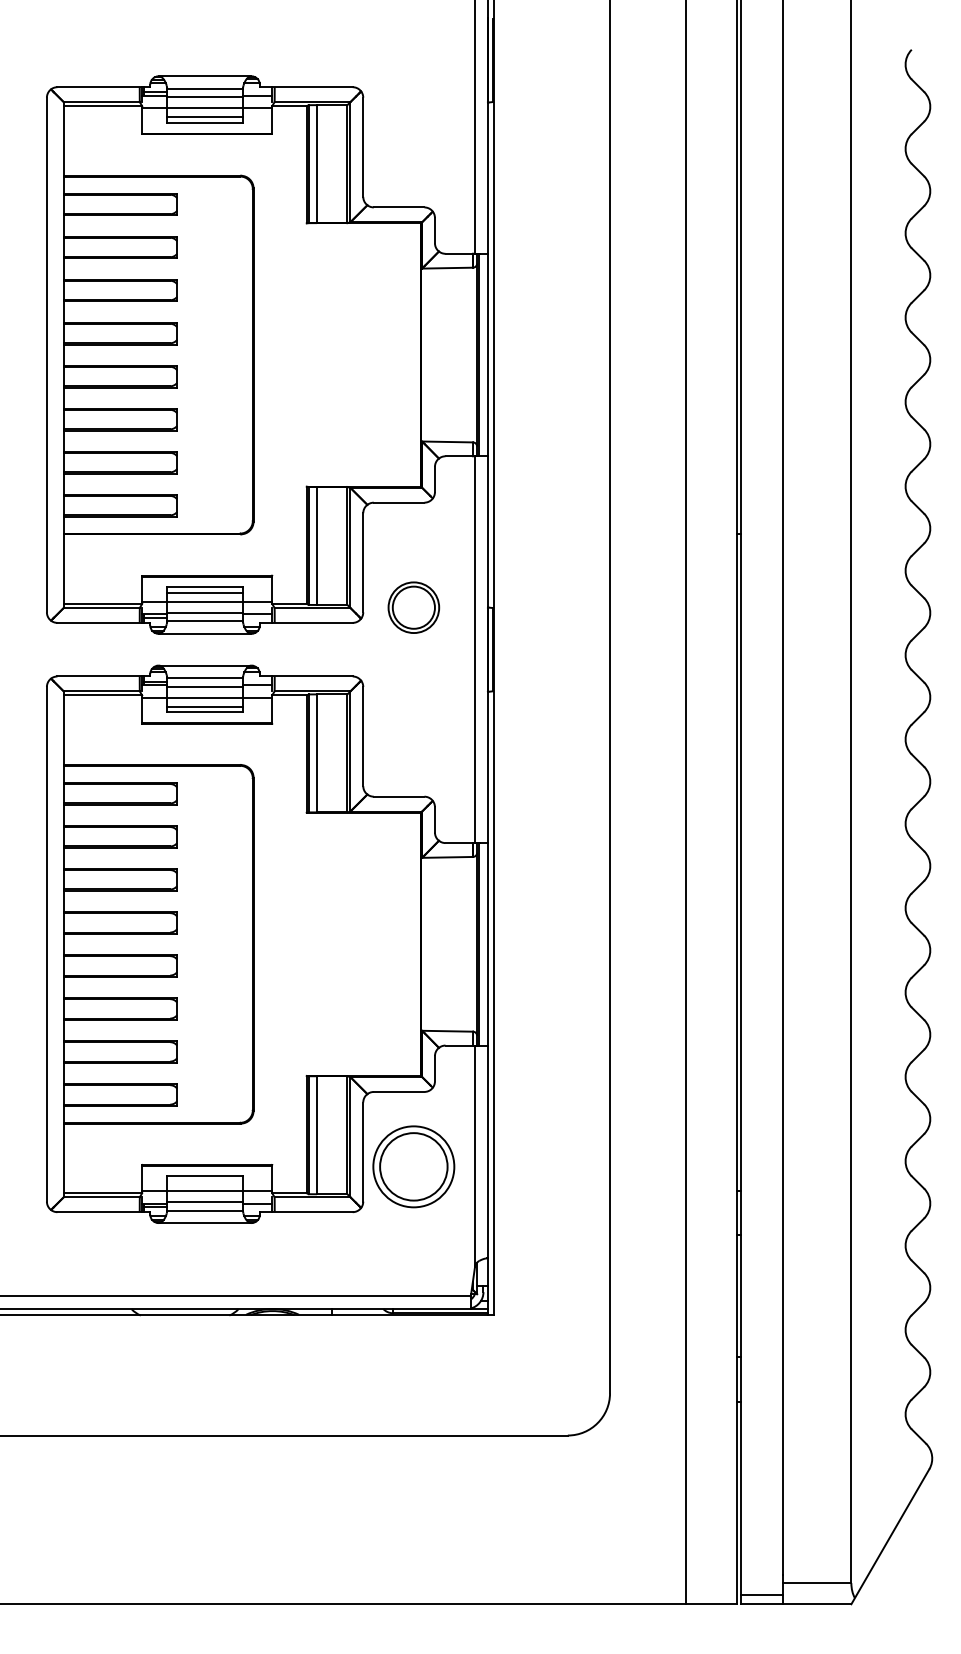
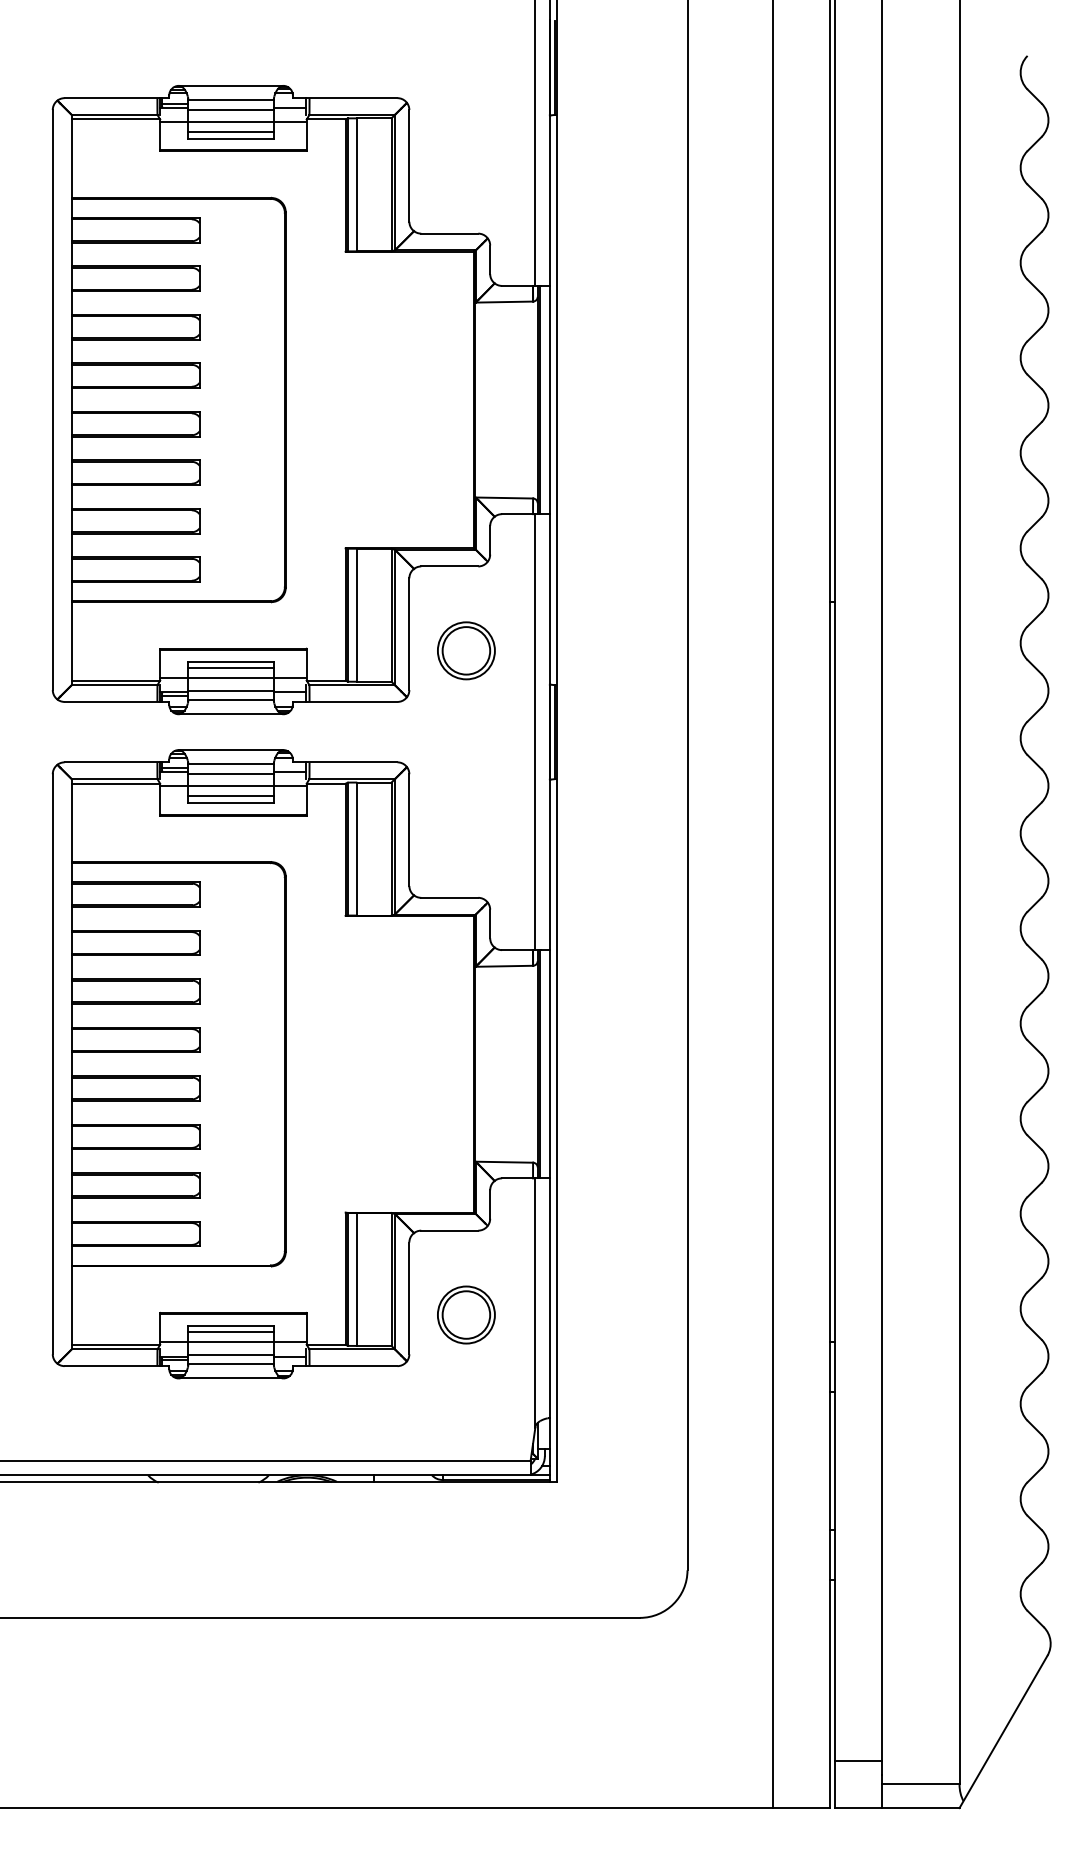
part: (413, 607) -> (466, 650), moved
part: (413, 1166) -> (466, 1314), size x0.62
line: (204, 1182) -> (230, 1332), added
line: (761, 1594) -> (858, 1760), moved

